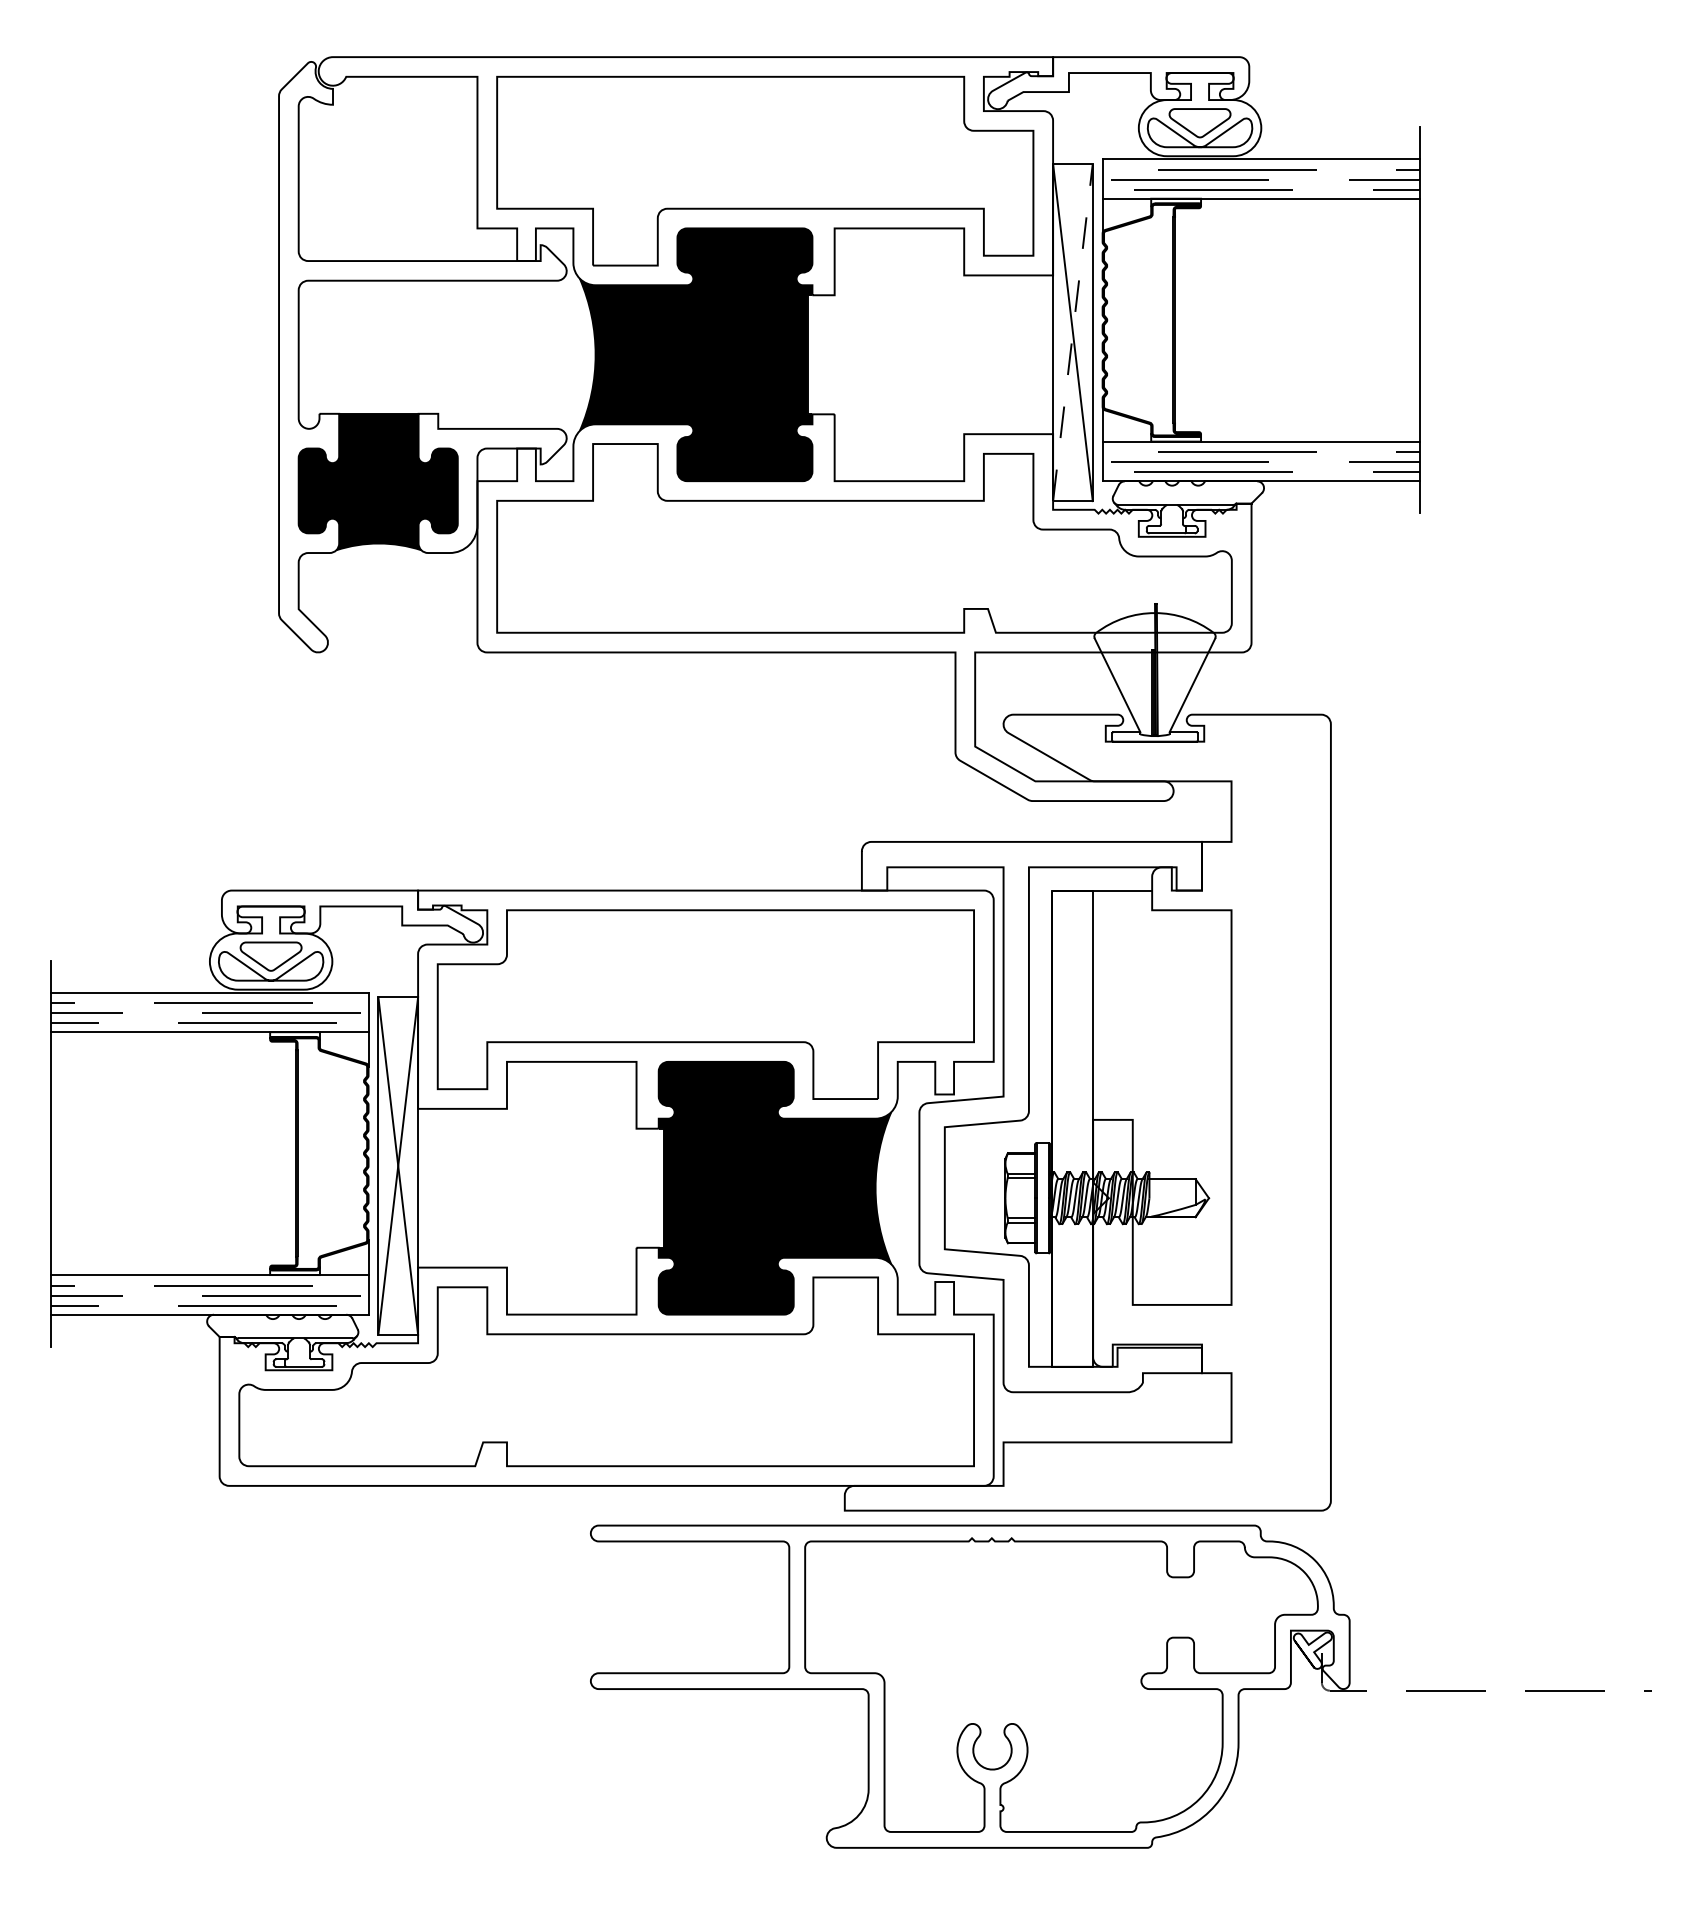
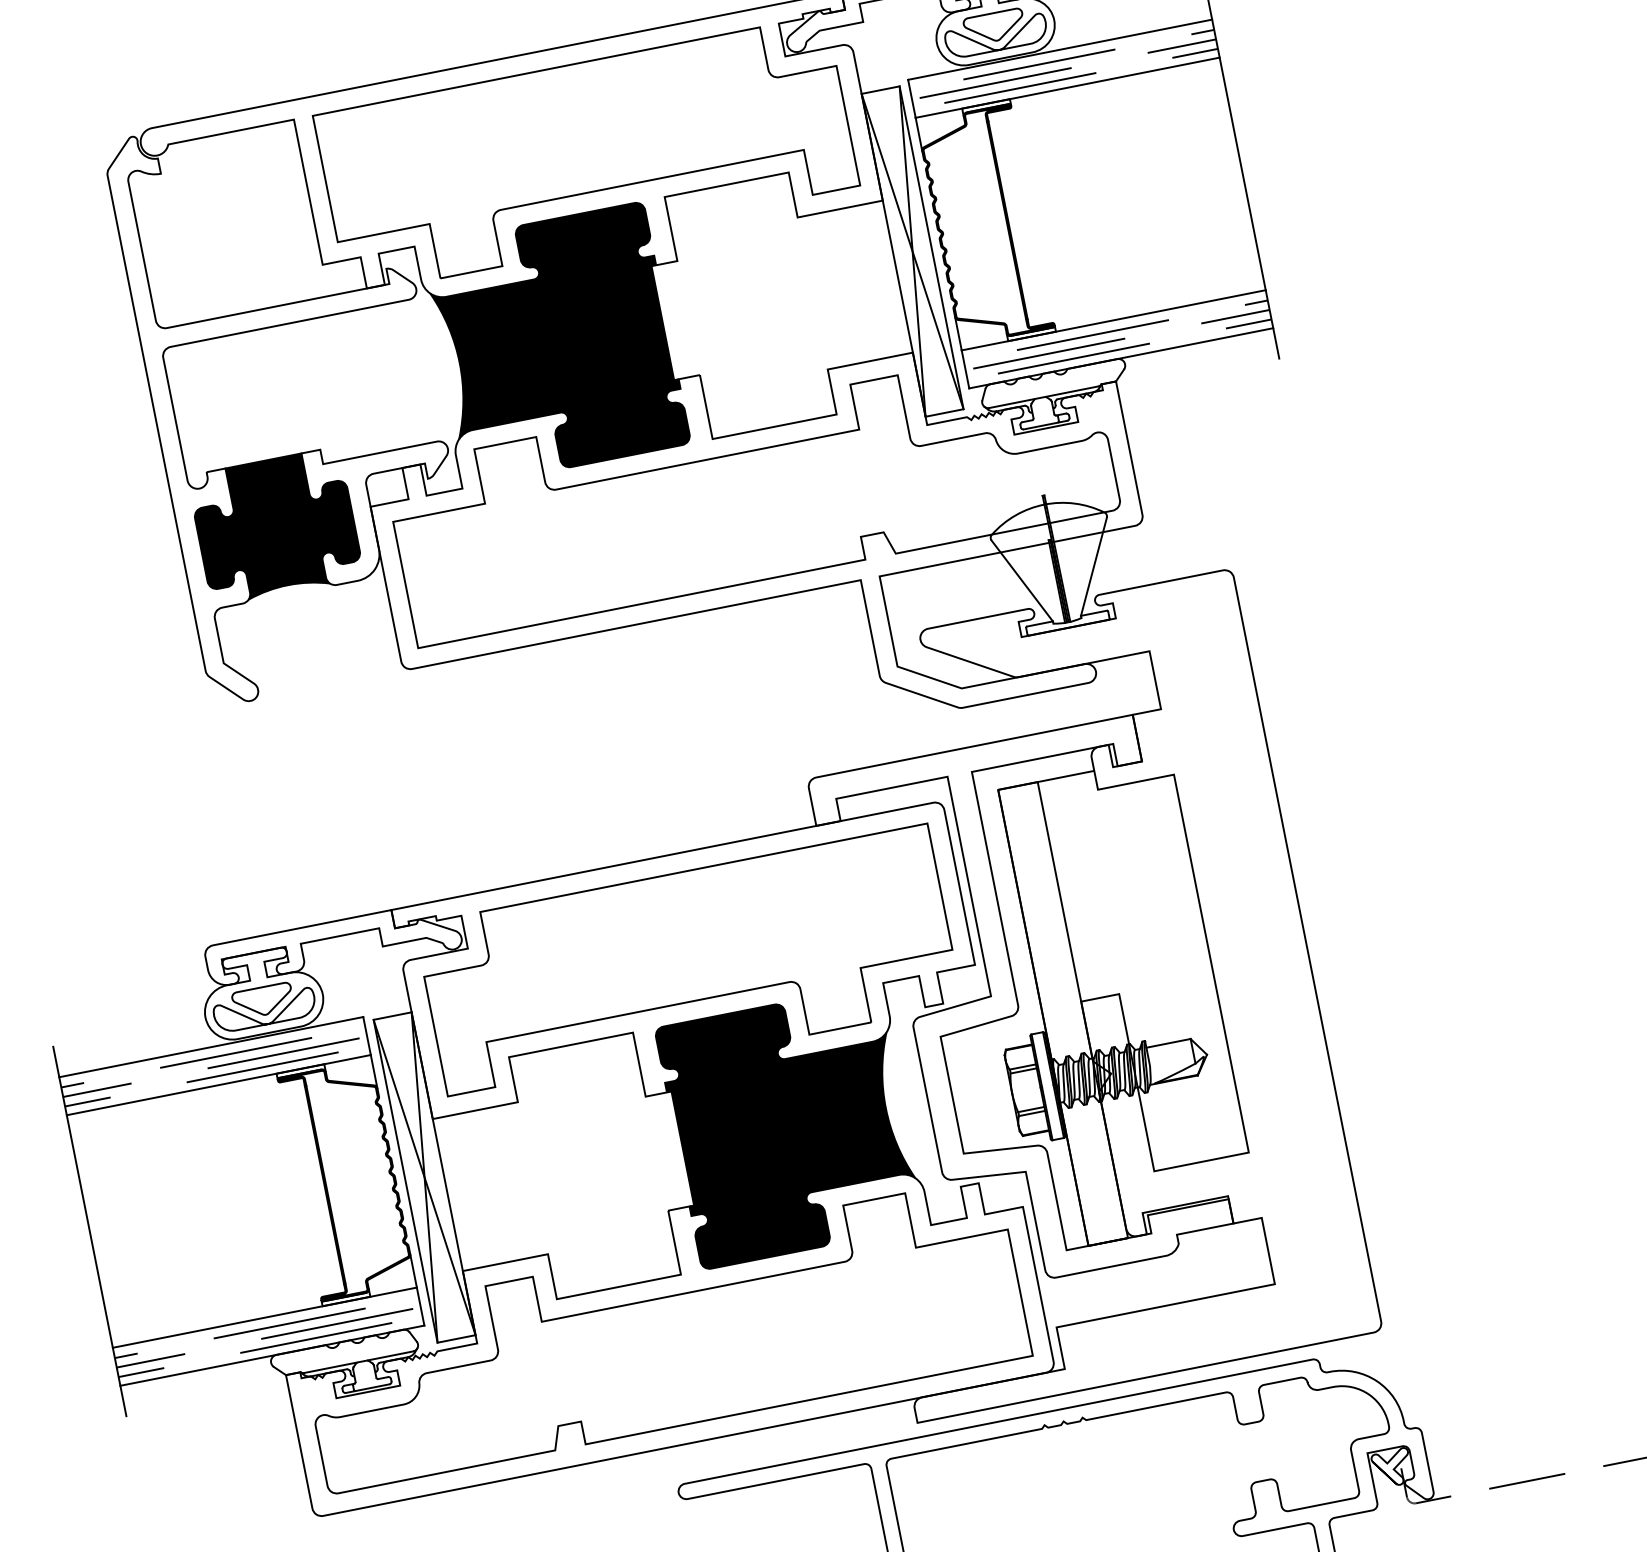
line: (1072, 332) -> (912, 251), dashed -> solid

